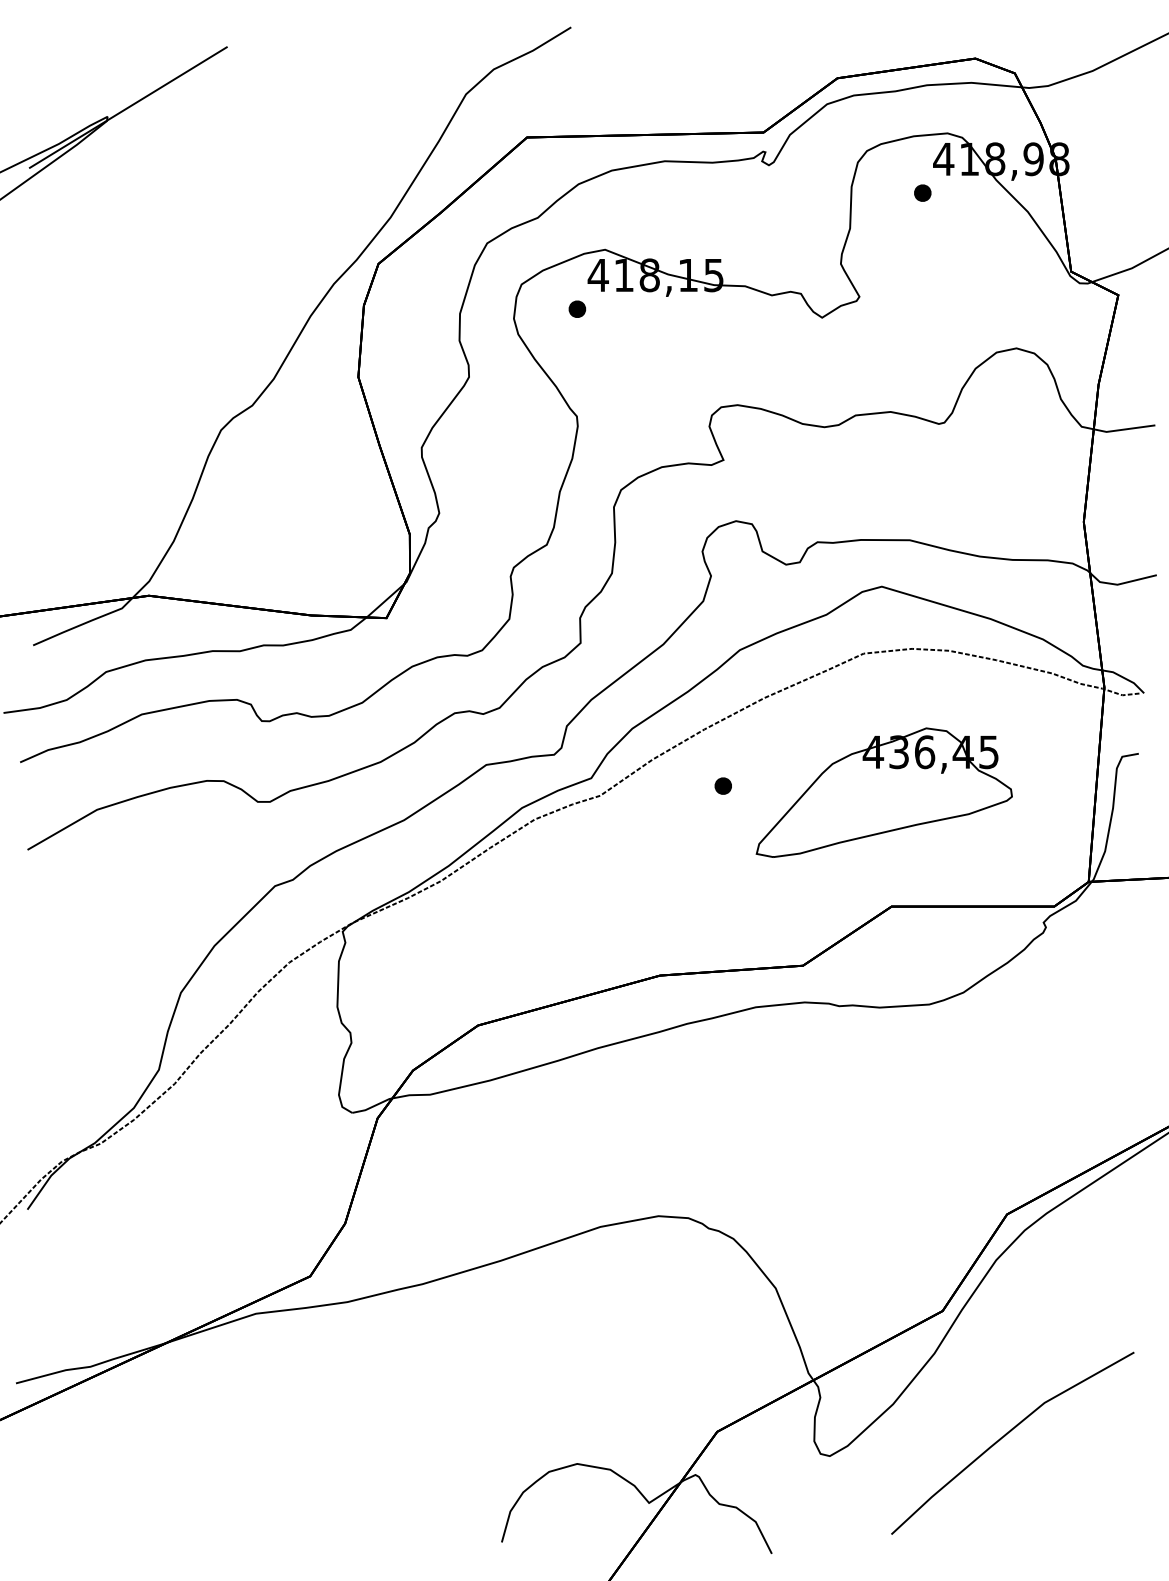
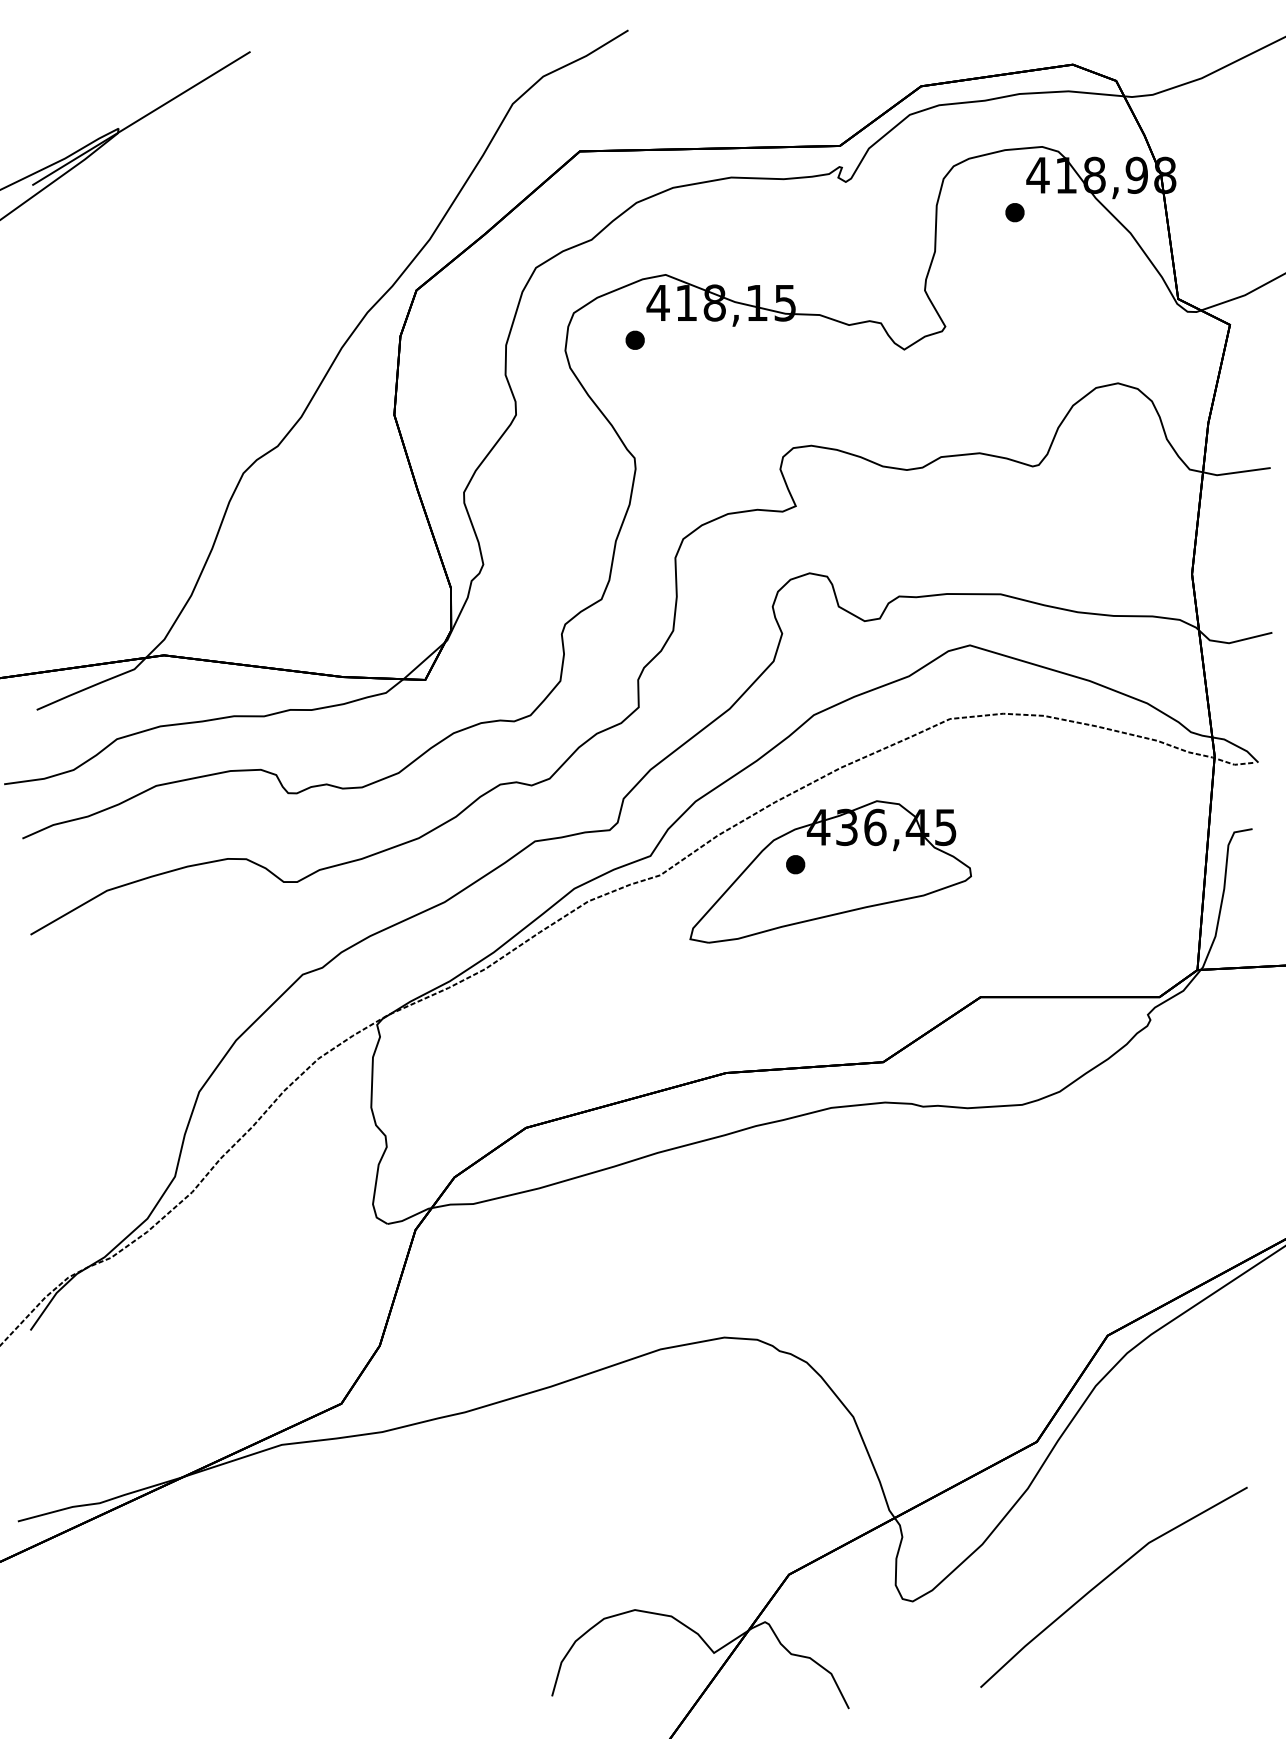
part: (884, 792) -> (830, 871), moved

